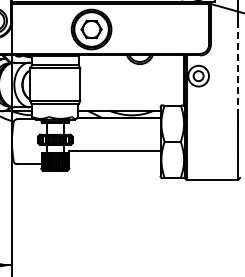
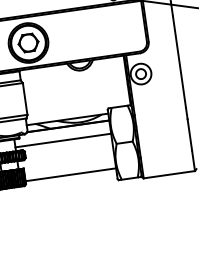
line: (238, 69) -> (179, 61), dashed -> solid
line: (111, 130) -> (62, 140), added
line: (114, 150) -> (70, 174), moved

